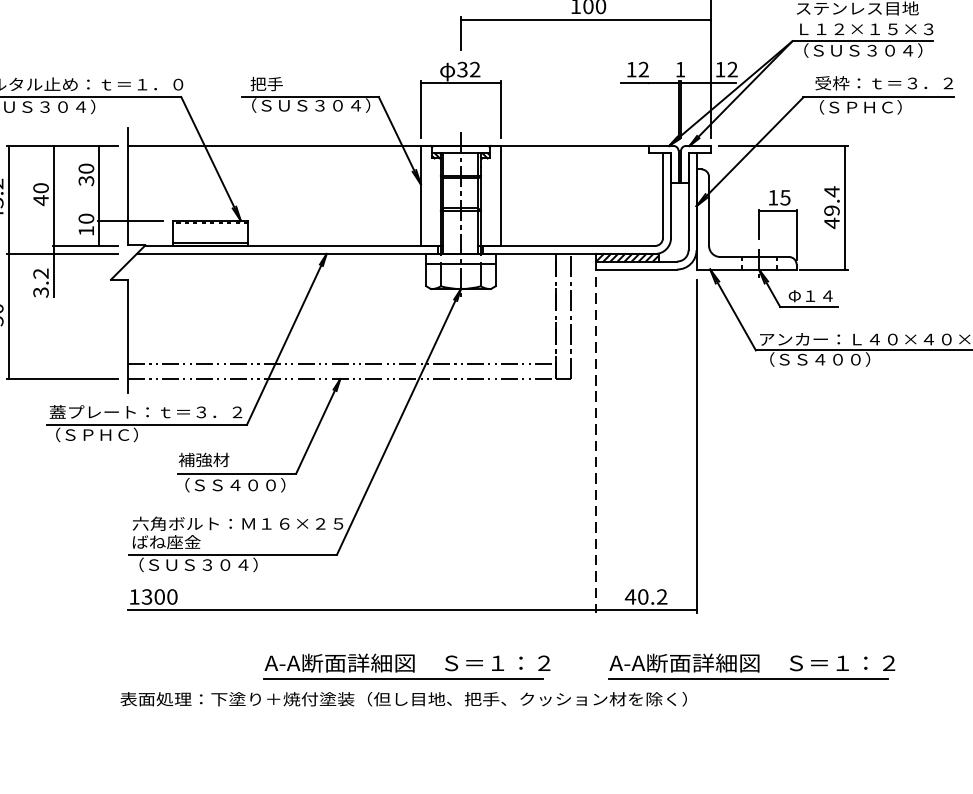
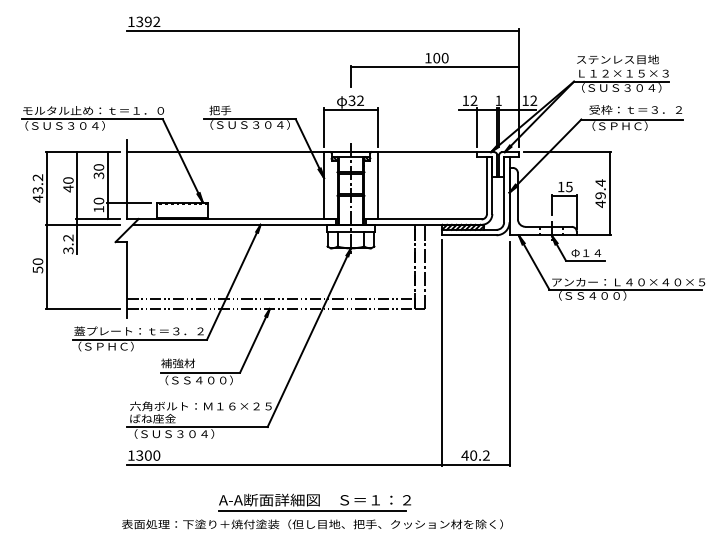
line: (648, 109) -> (477, 127), added
line: (595, 445) -> (441, 353), dashed -> solid
part: (751, 666) -> (546, 502), removed

